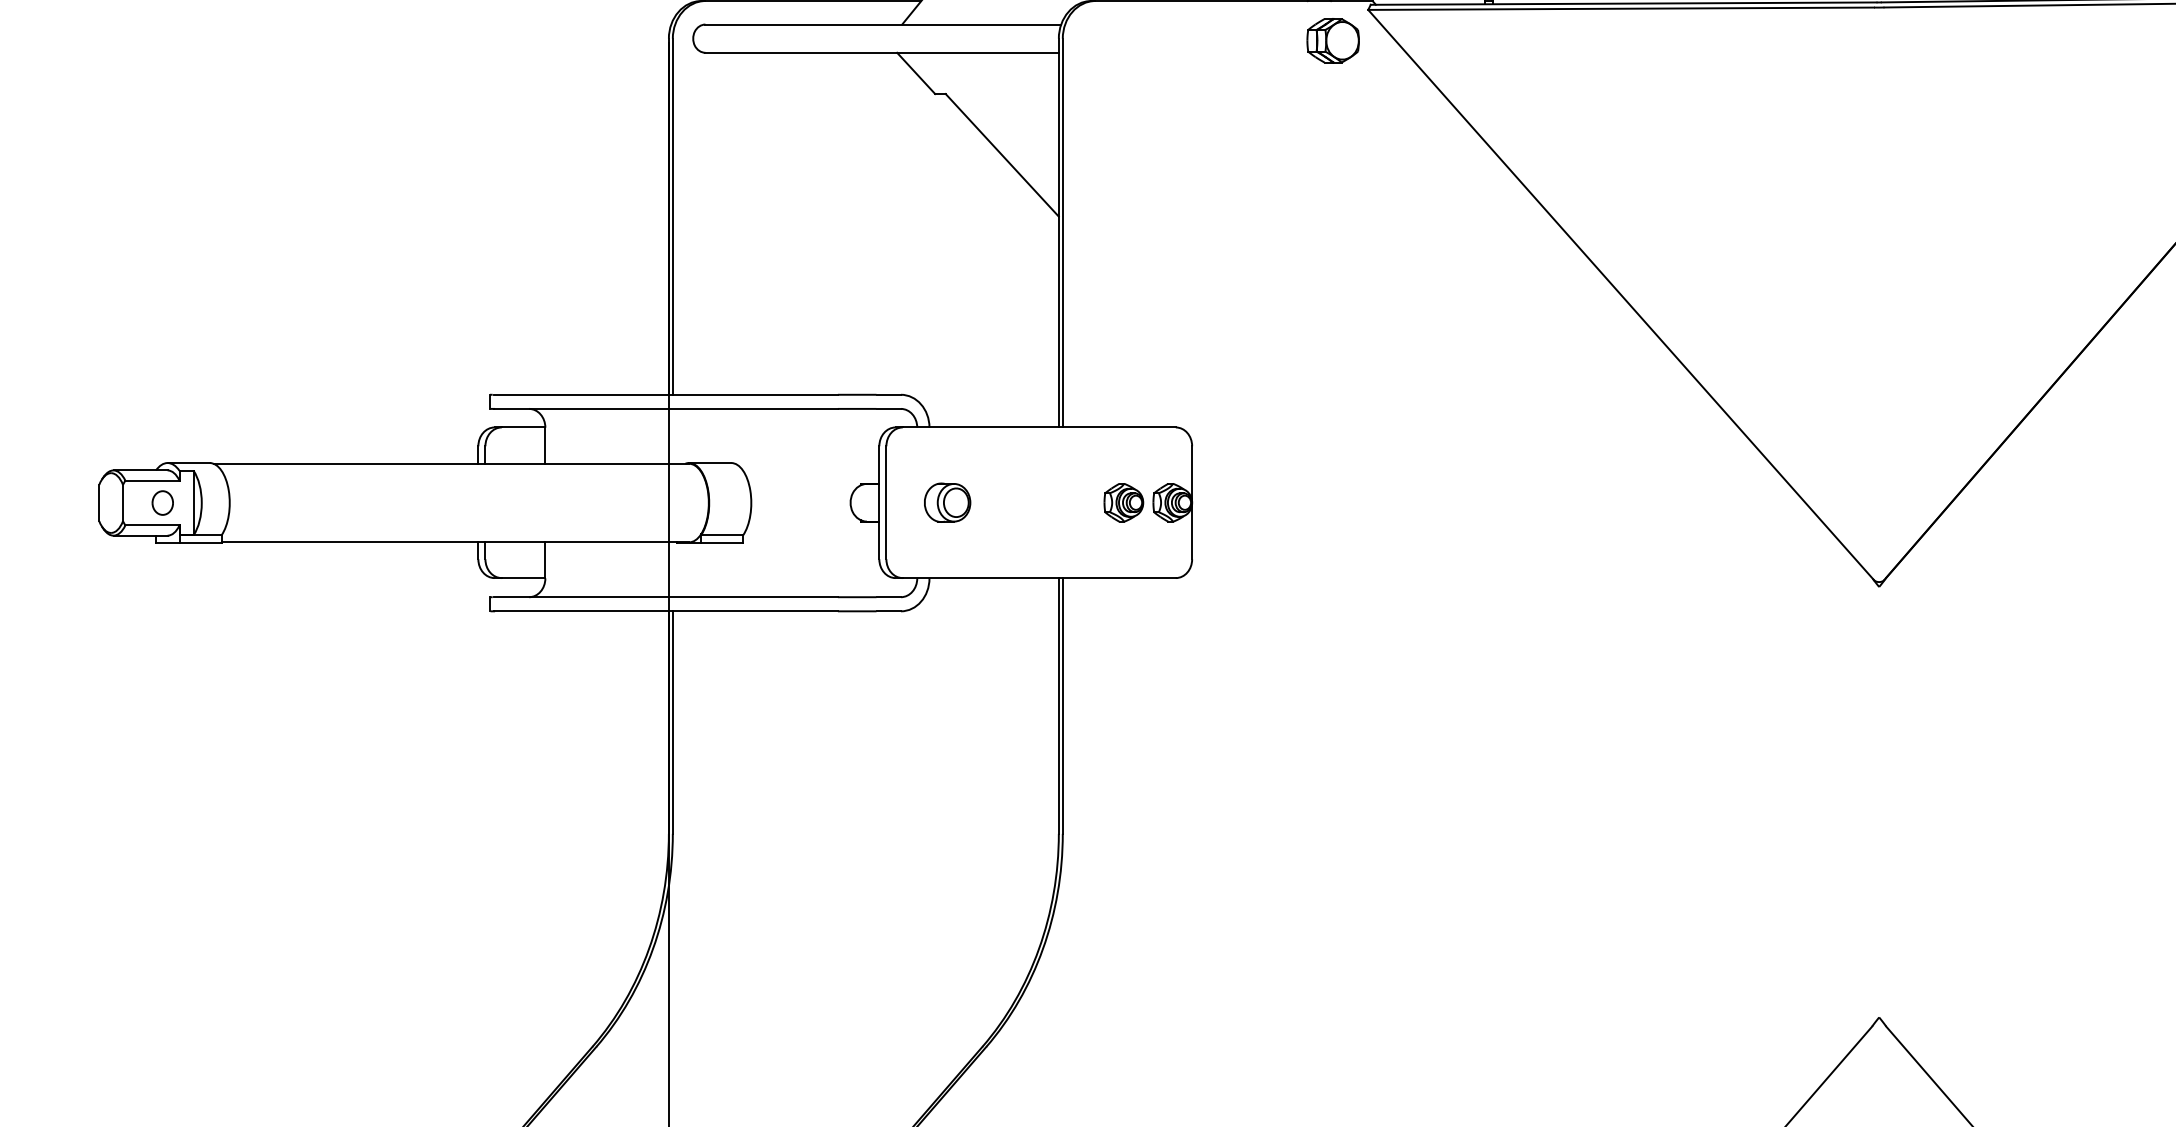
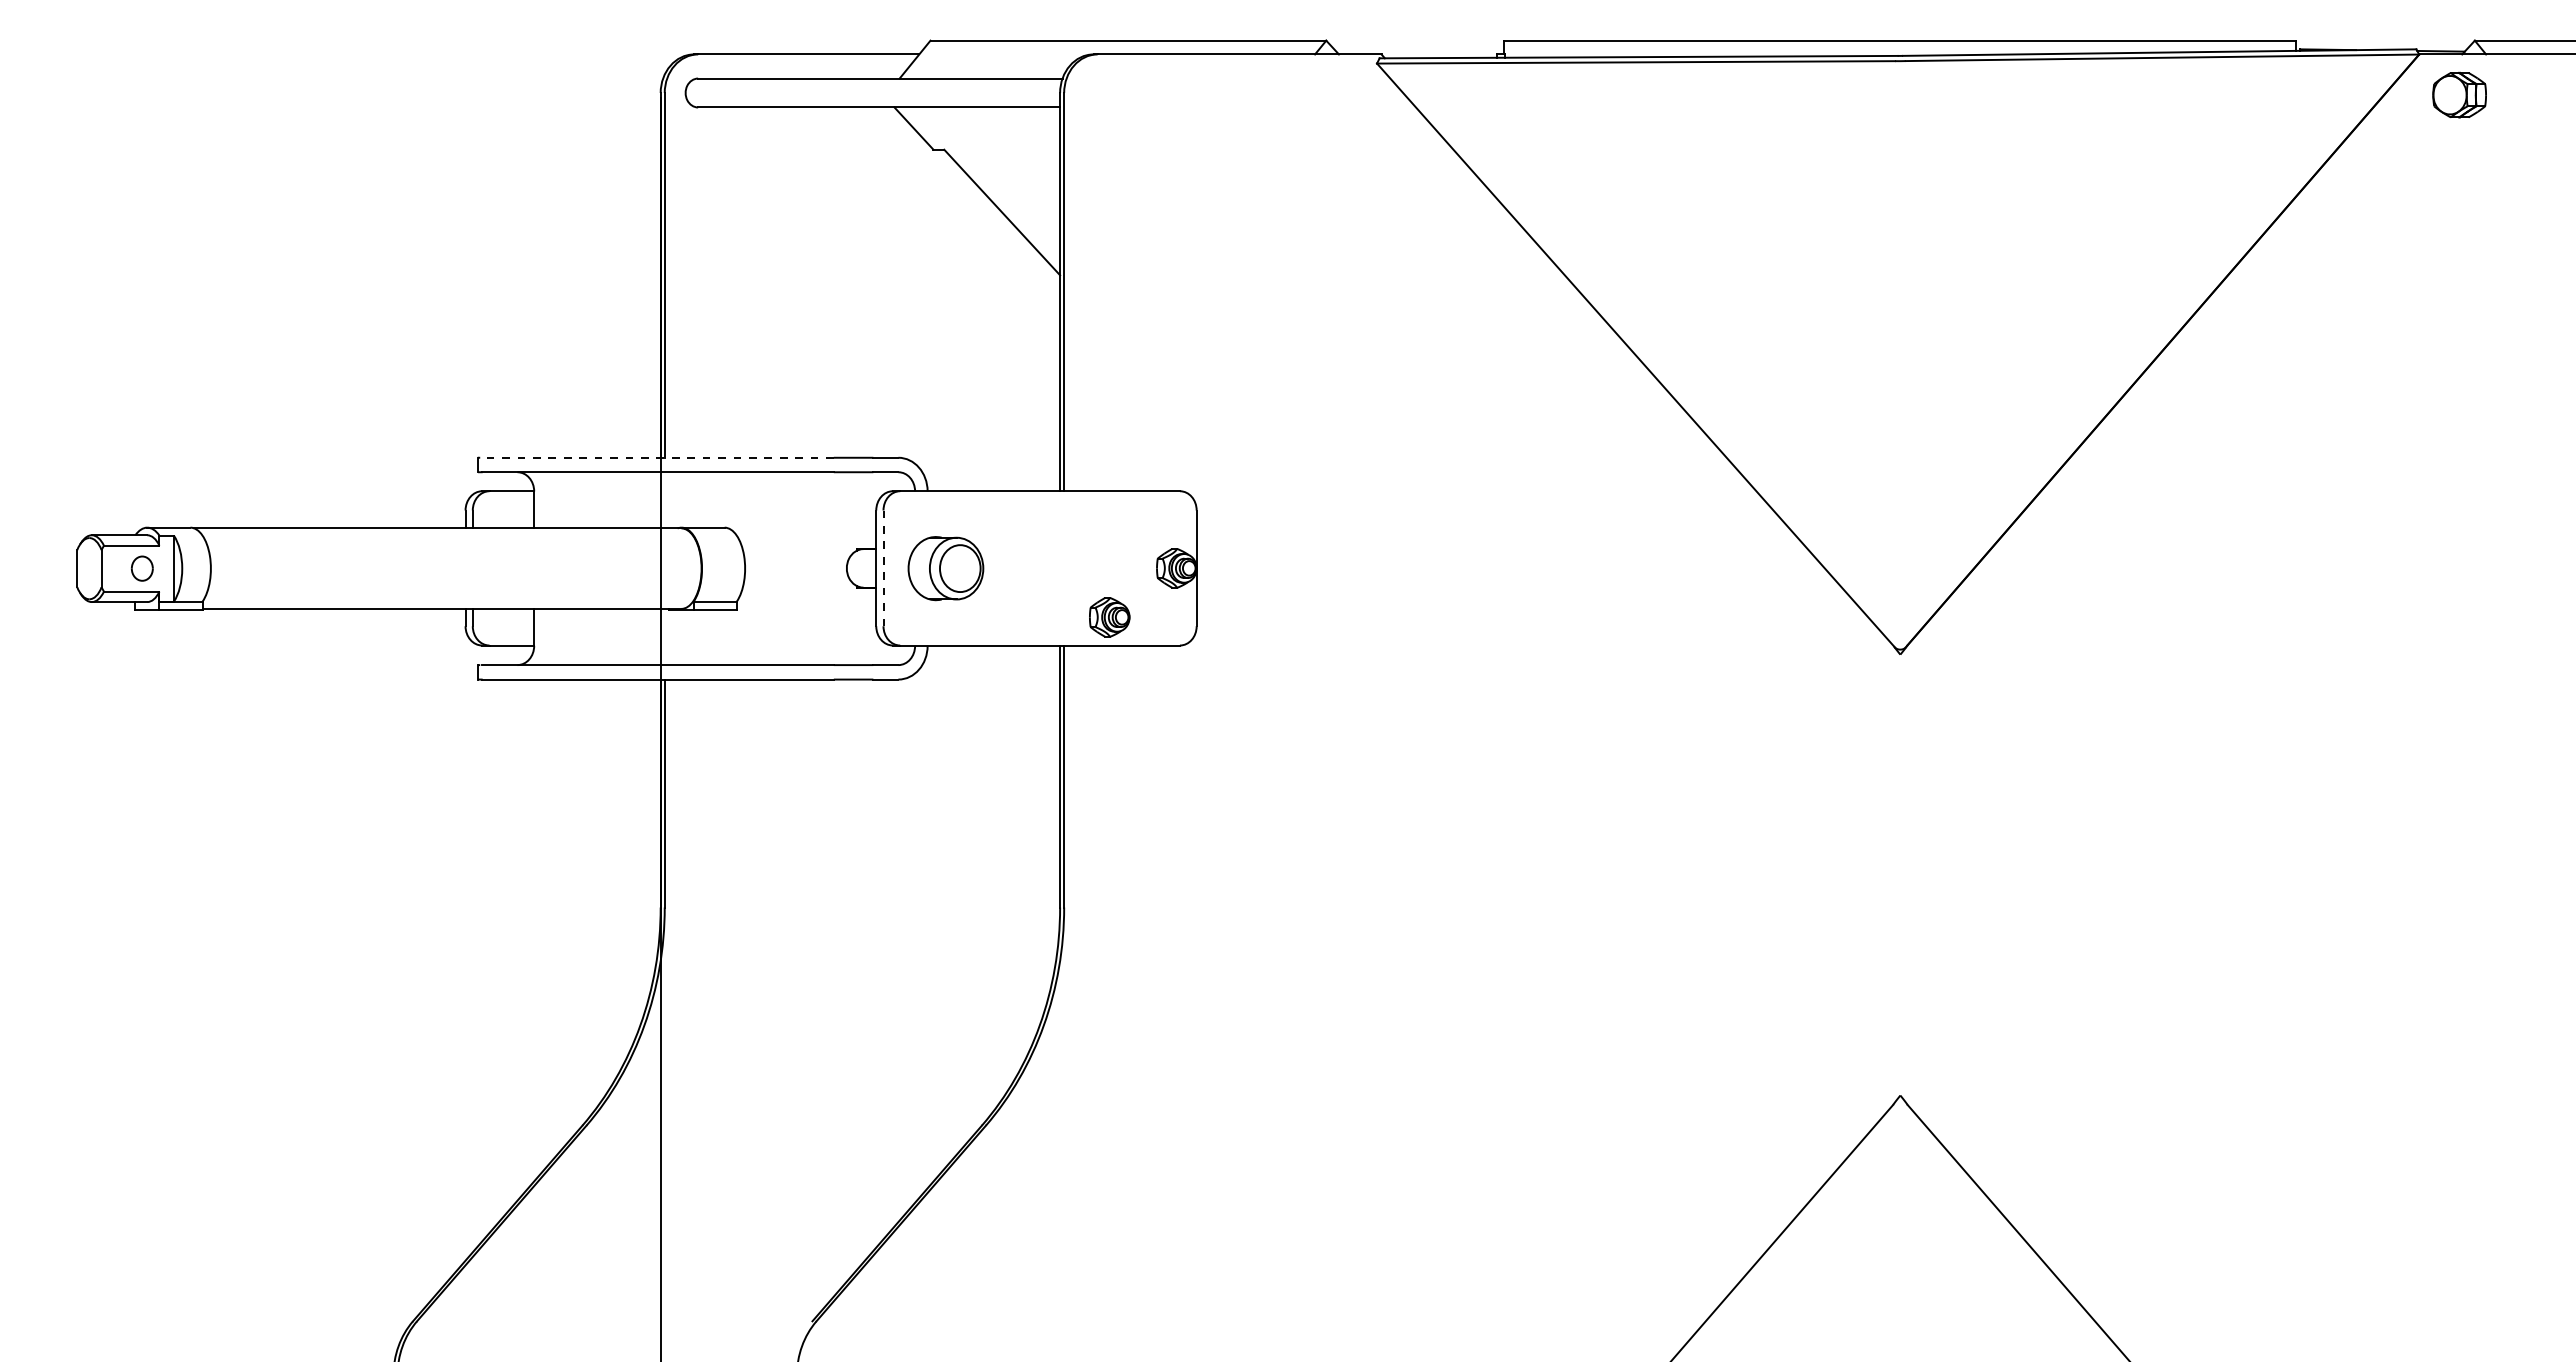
part: (1332, 40) -> (1340, 94), removed
line: (665, 394) -> (657, 457), solid -> dashed
part: (947, 501) -> (946, 567), size x1.6
line: (886, 502) -> (883, 568), solid -> dashed
part: (1123, 502) -> (1109, 617), moved

